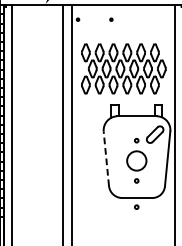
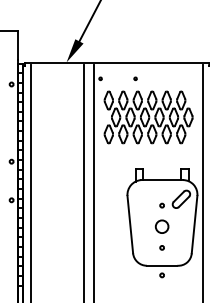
part: (123, 68) -> (148, 117), moved
line: (106, 158) -> (130, 224), dashed -> solid
circle: (136, 160) -> (161, 226), size x0.62

